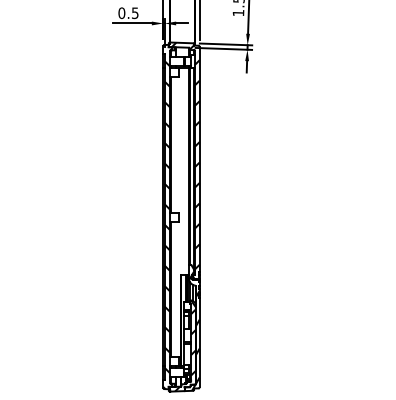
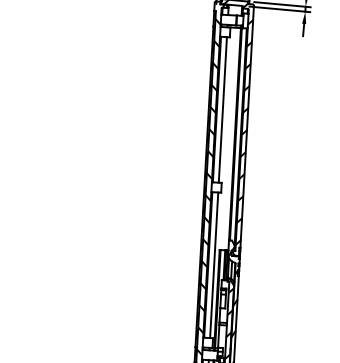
line: (176, 144) -> (223, 109), added
line: (176, 288) -> (214, 264), added

